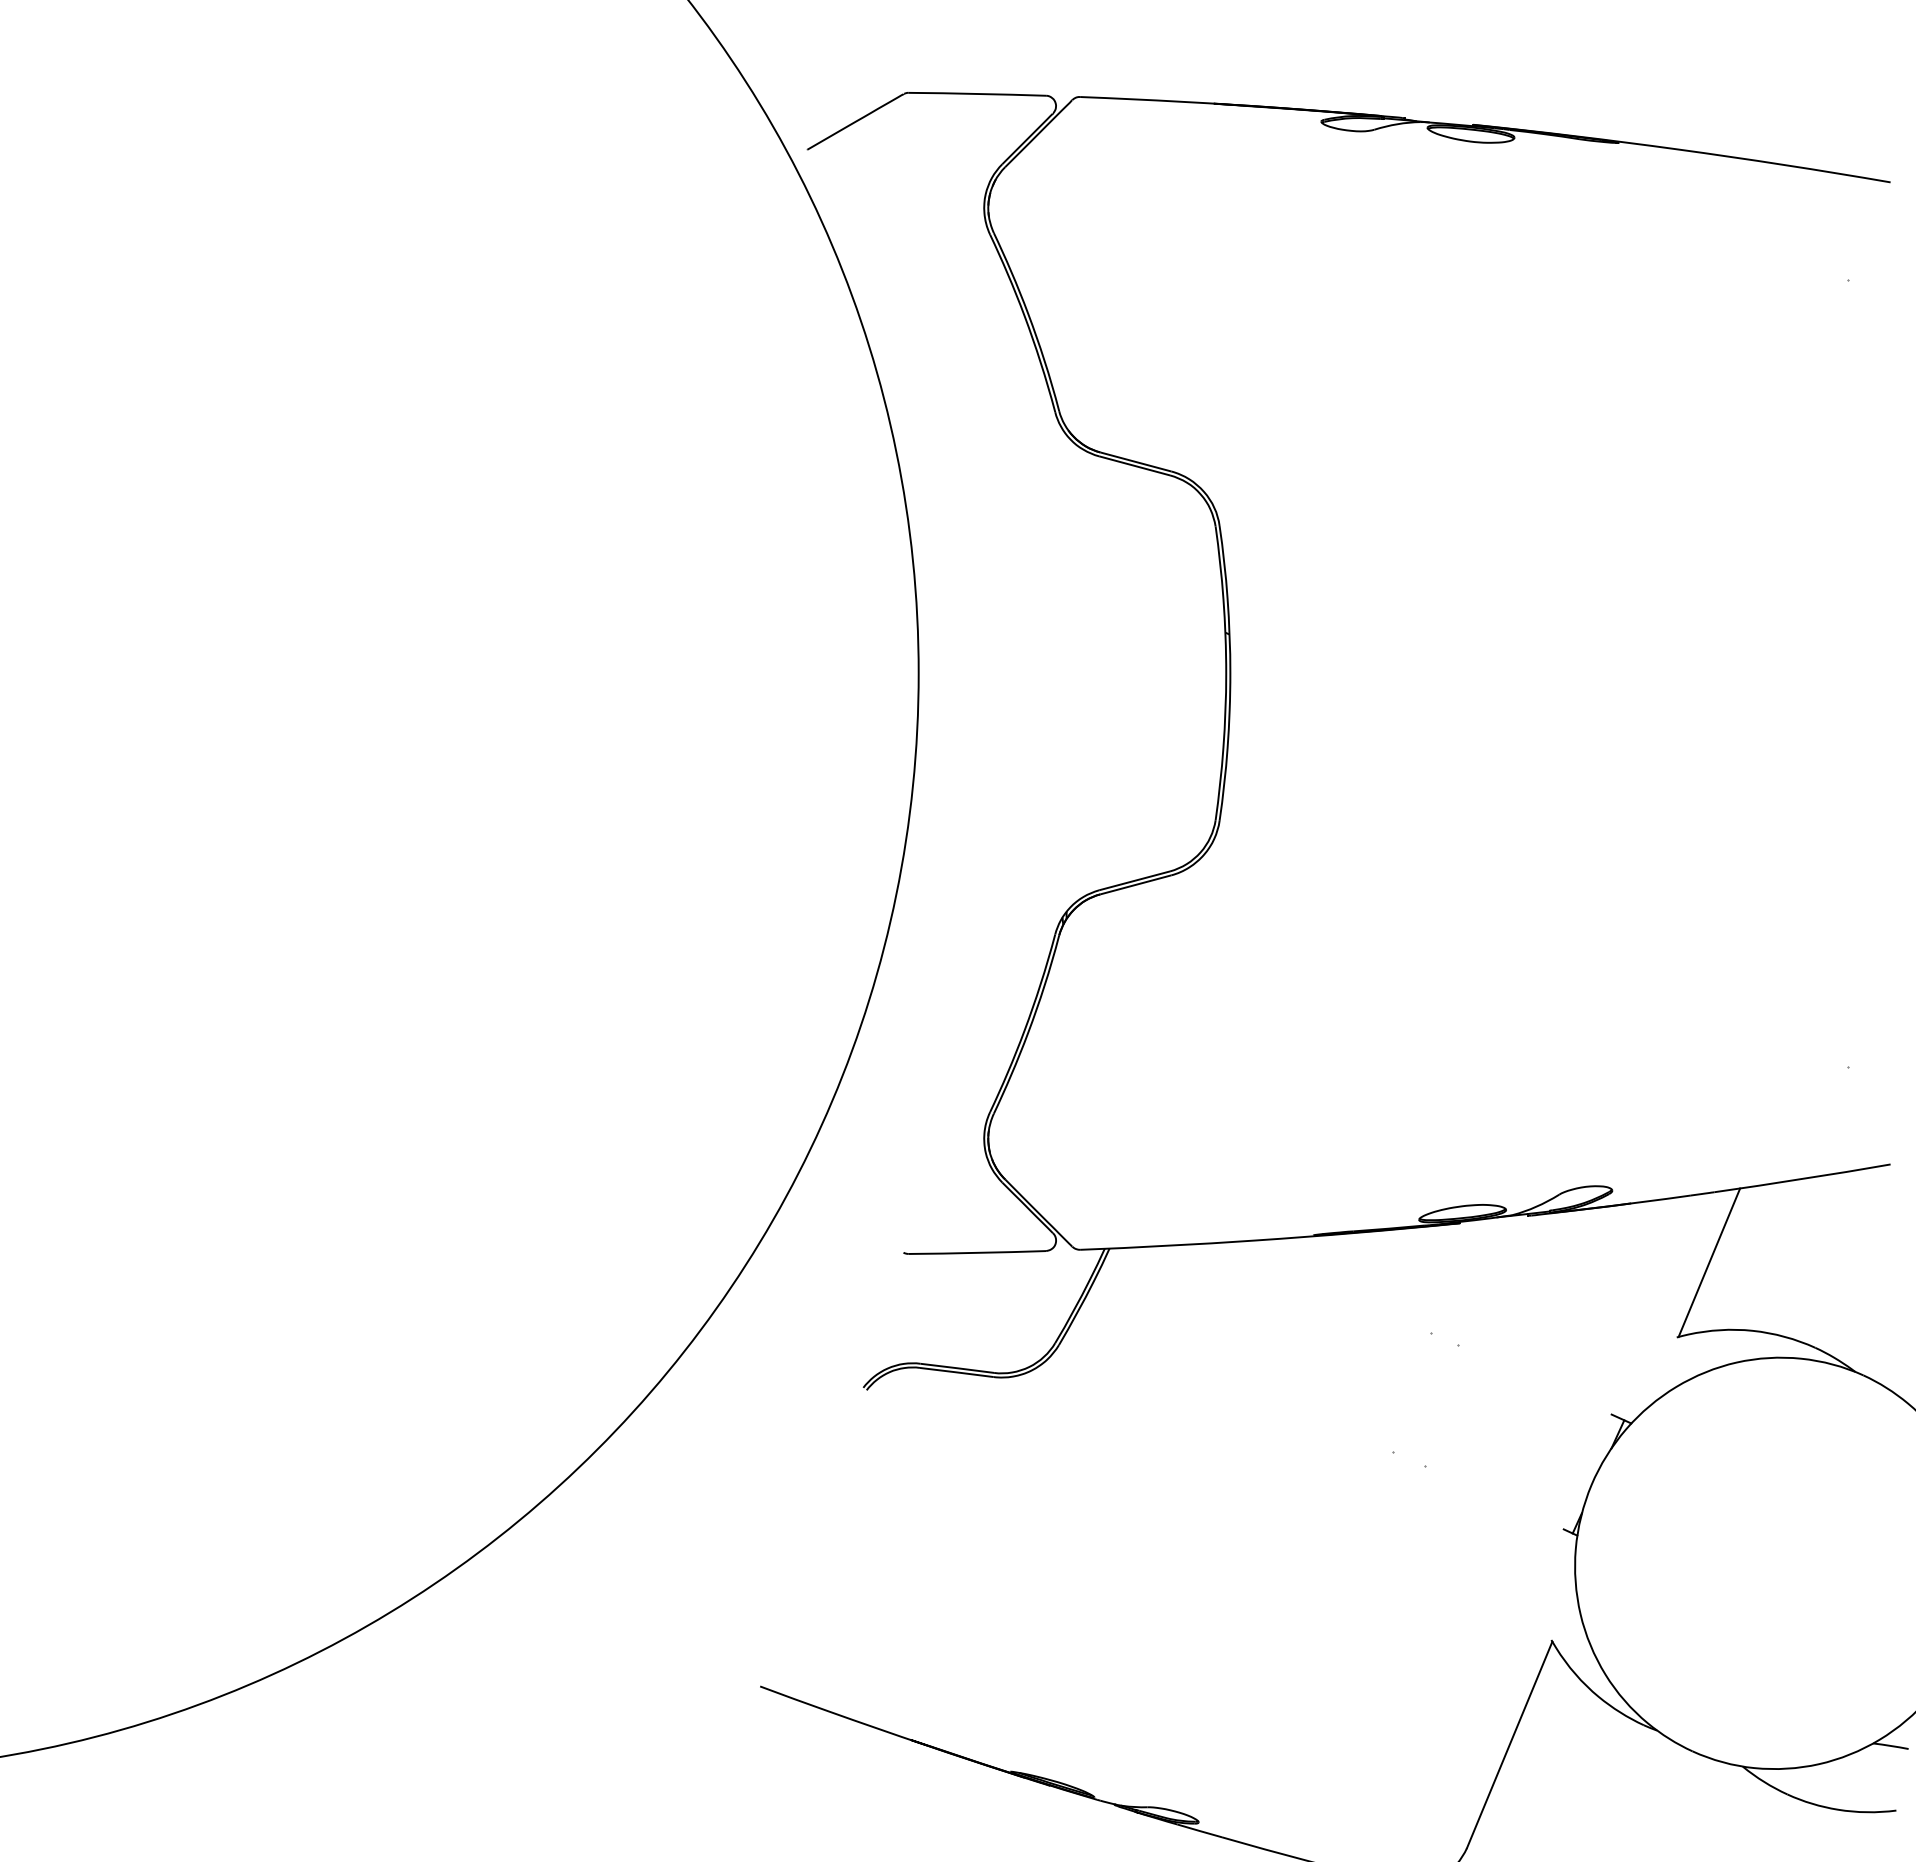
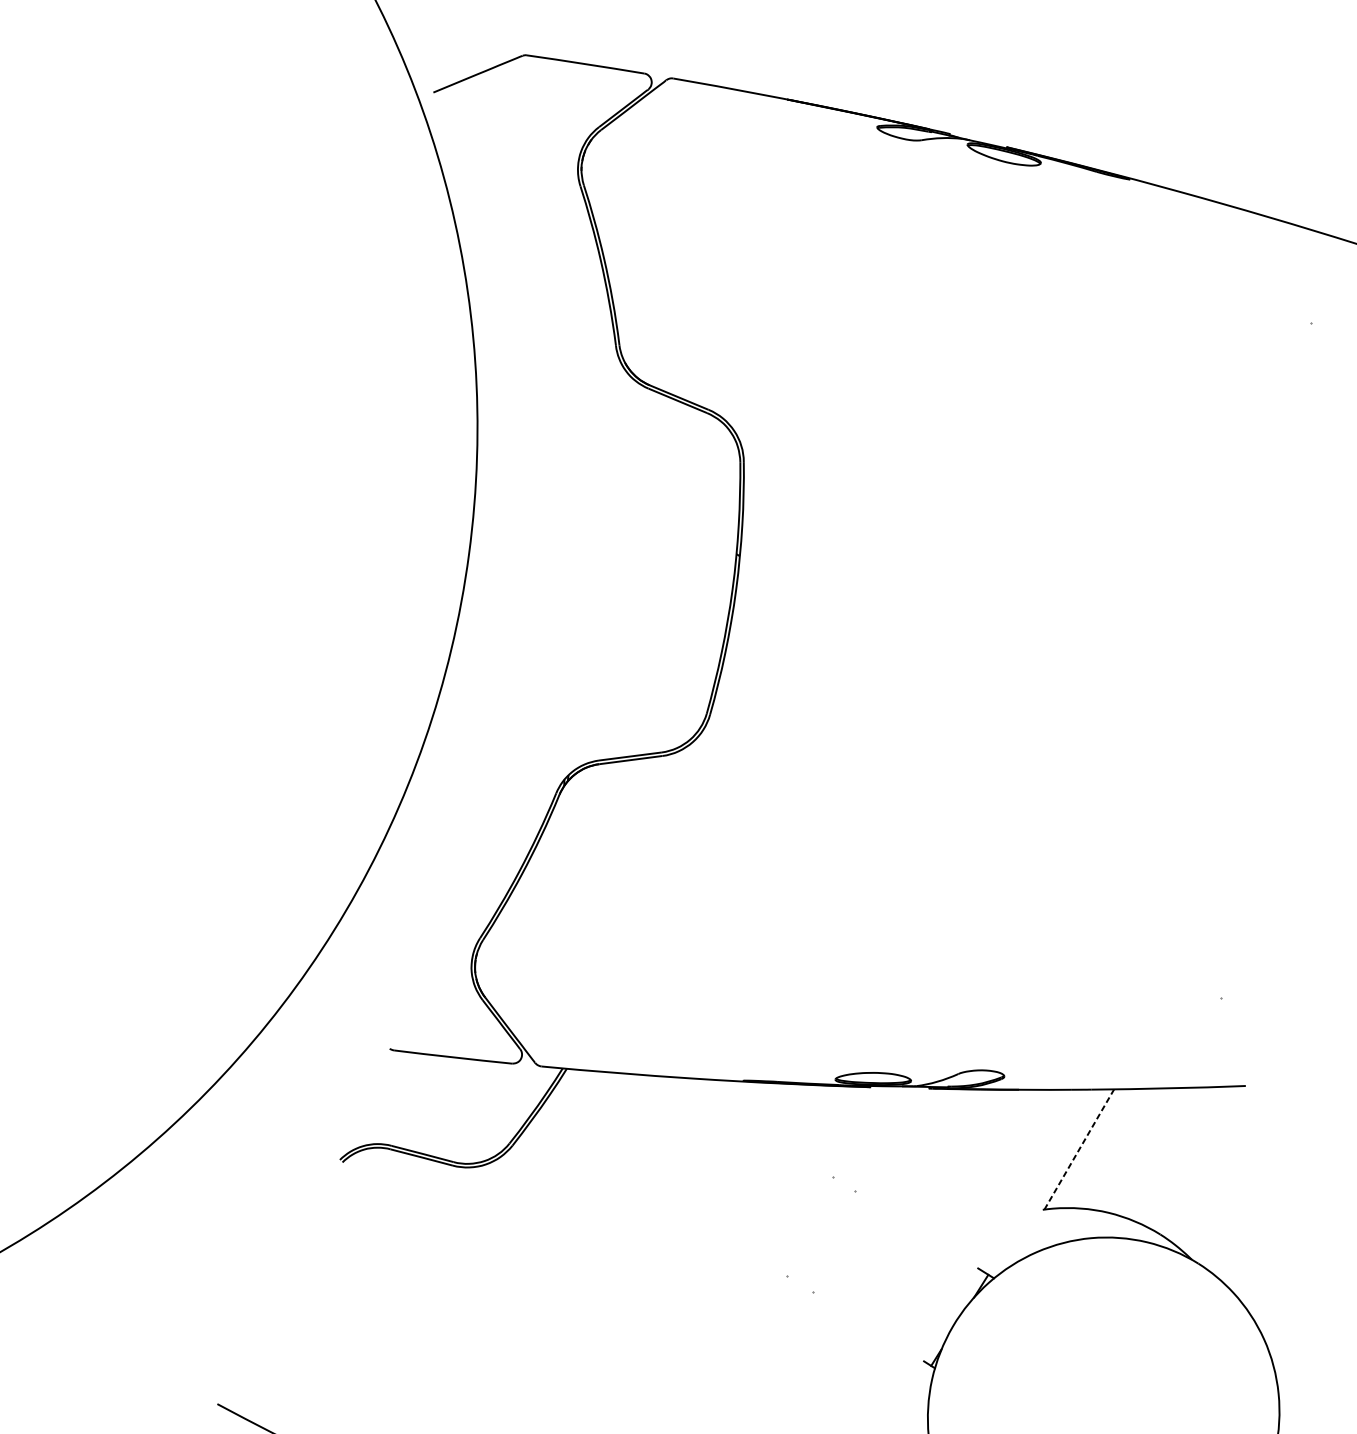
line: (1709, 1262) -> (1079, 1149), solid -> dashed

